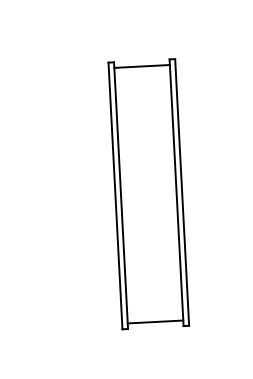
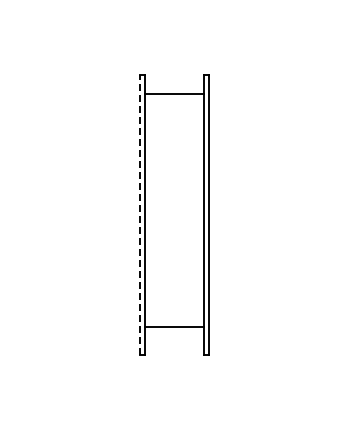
line: (142, 66) -> (174, 94), moved
line: (115, 196) -> (139, 215), solid -> dashed
line: (155, 321) -> (174, 326), moved

